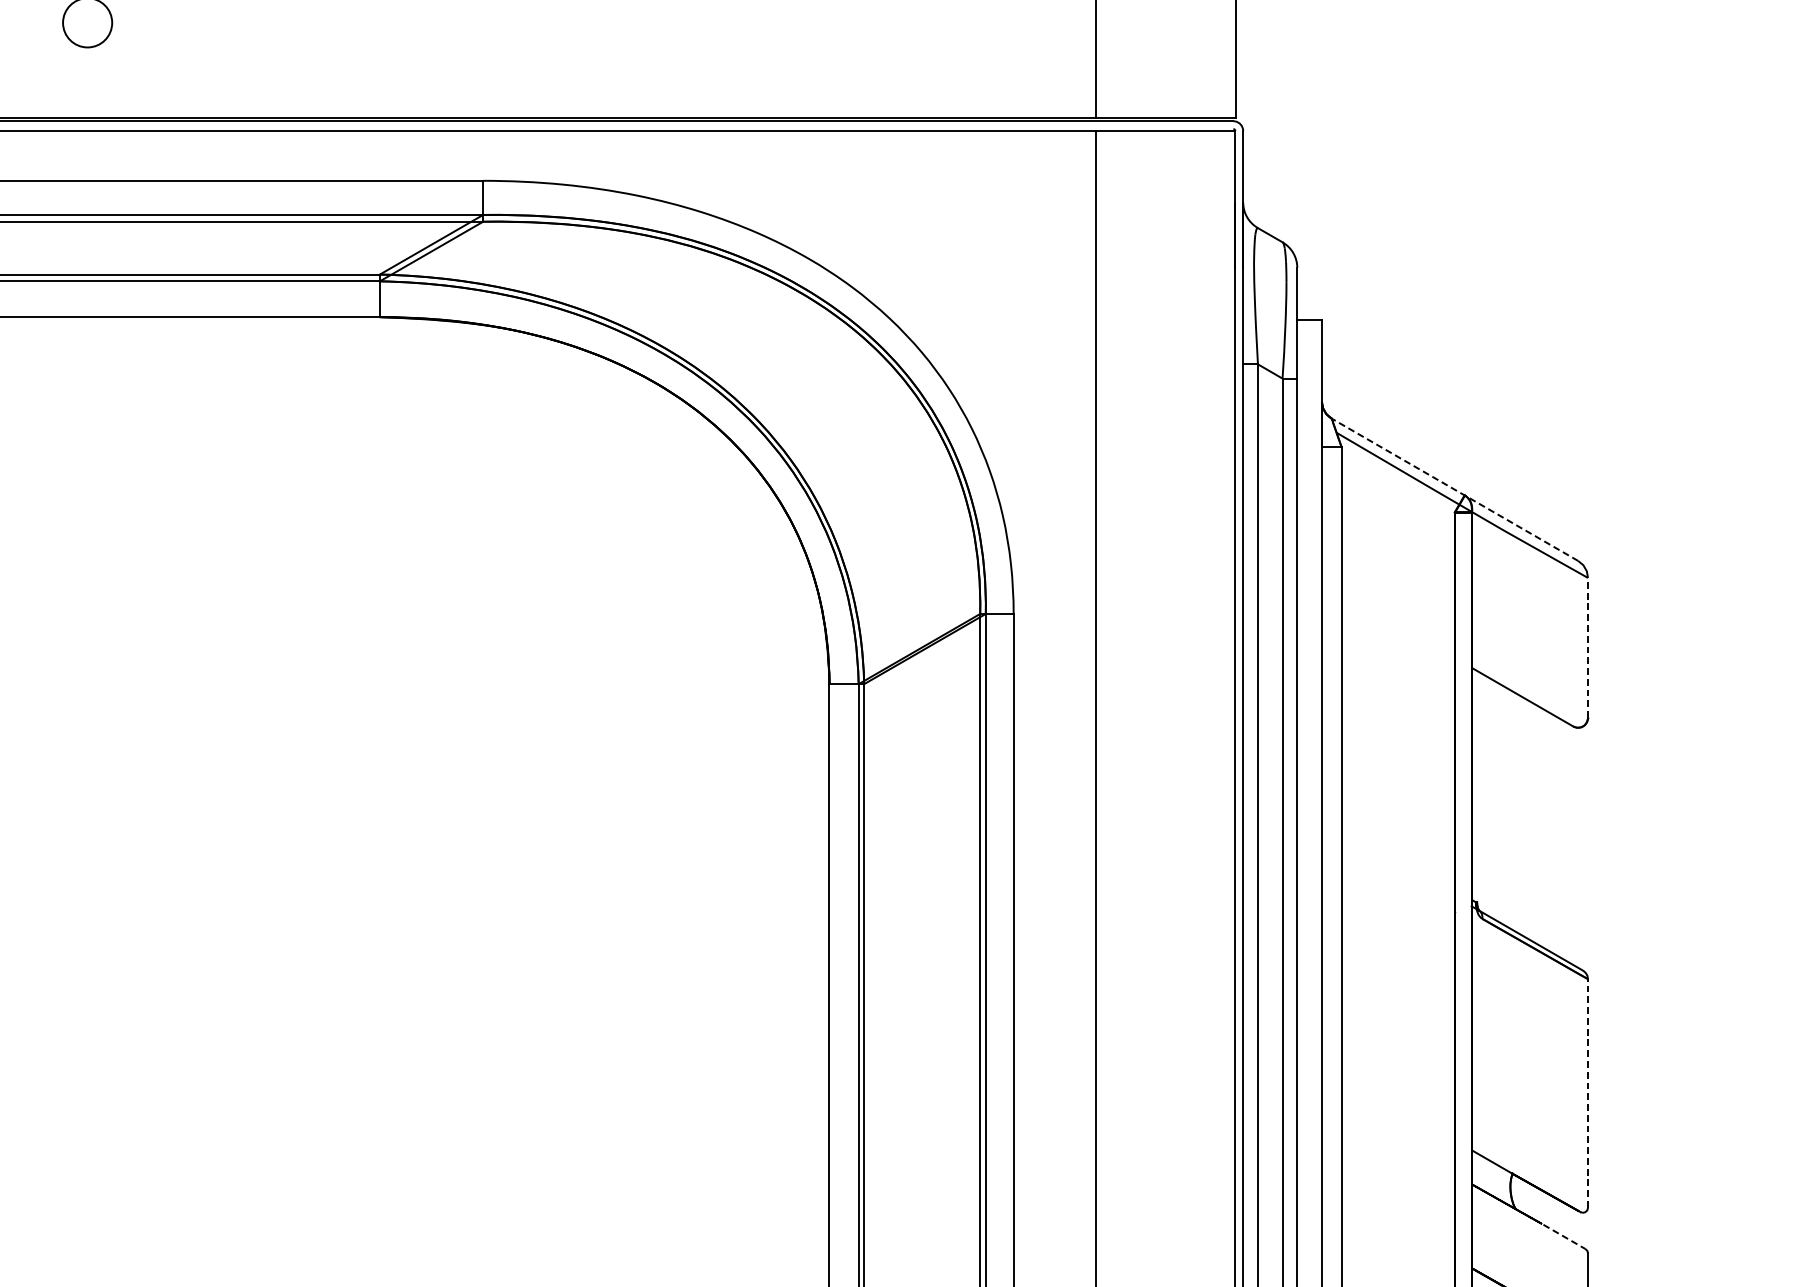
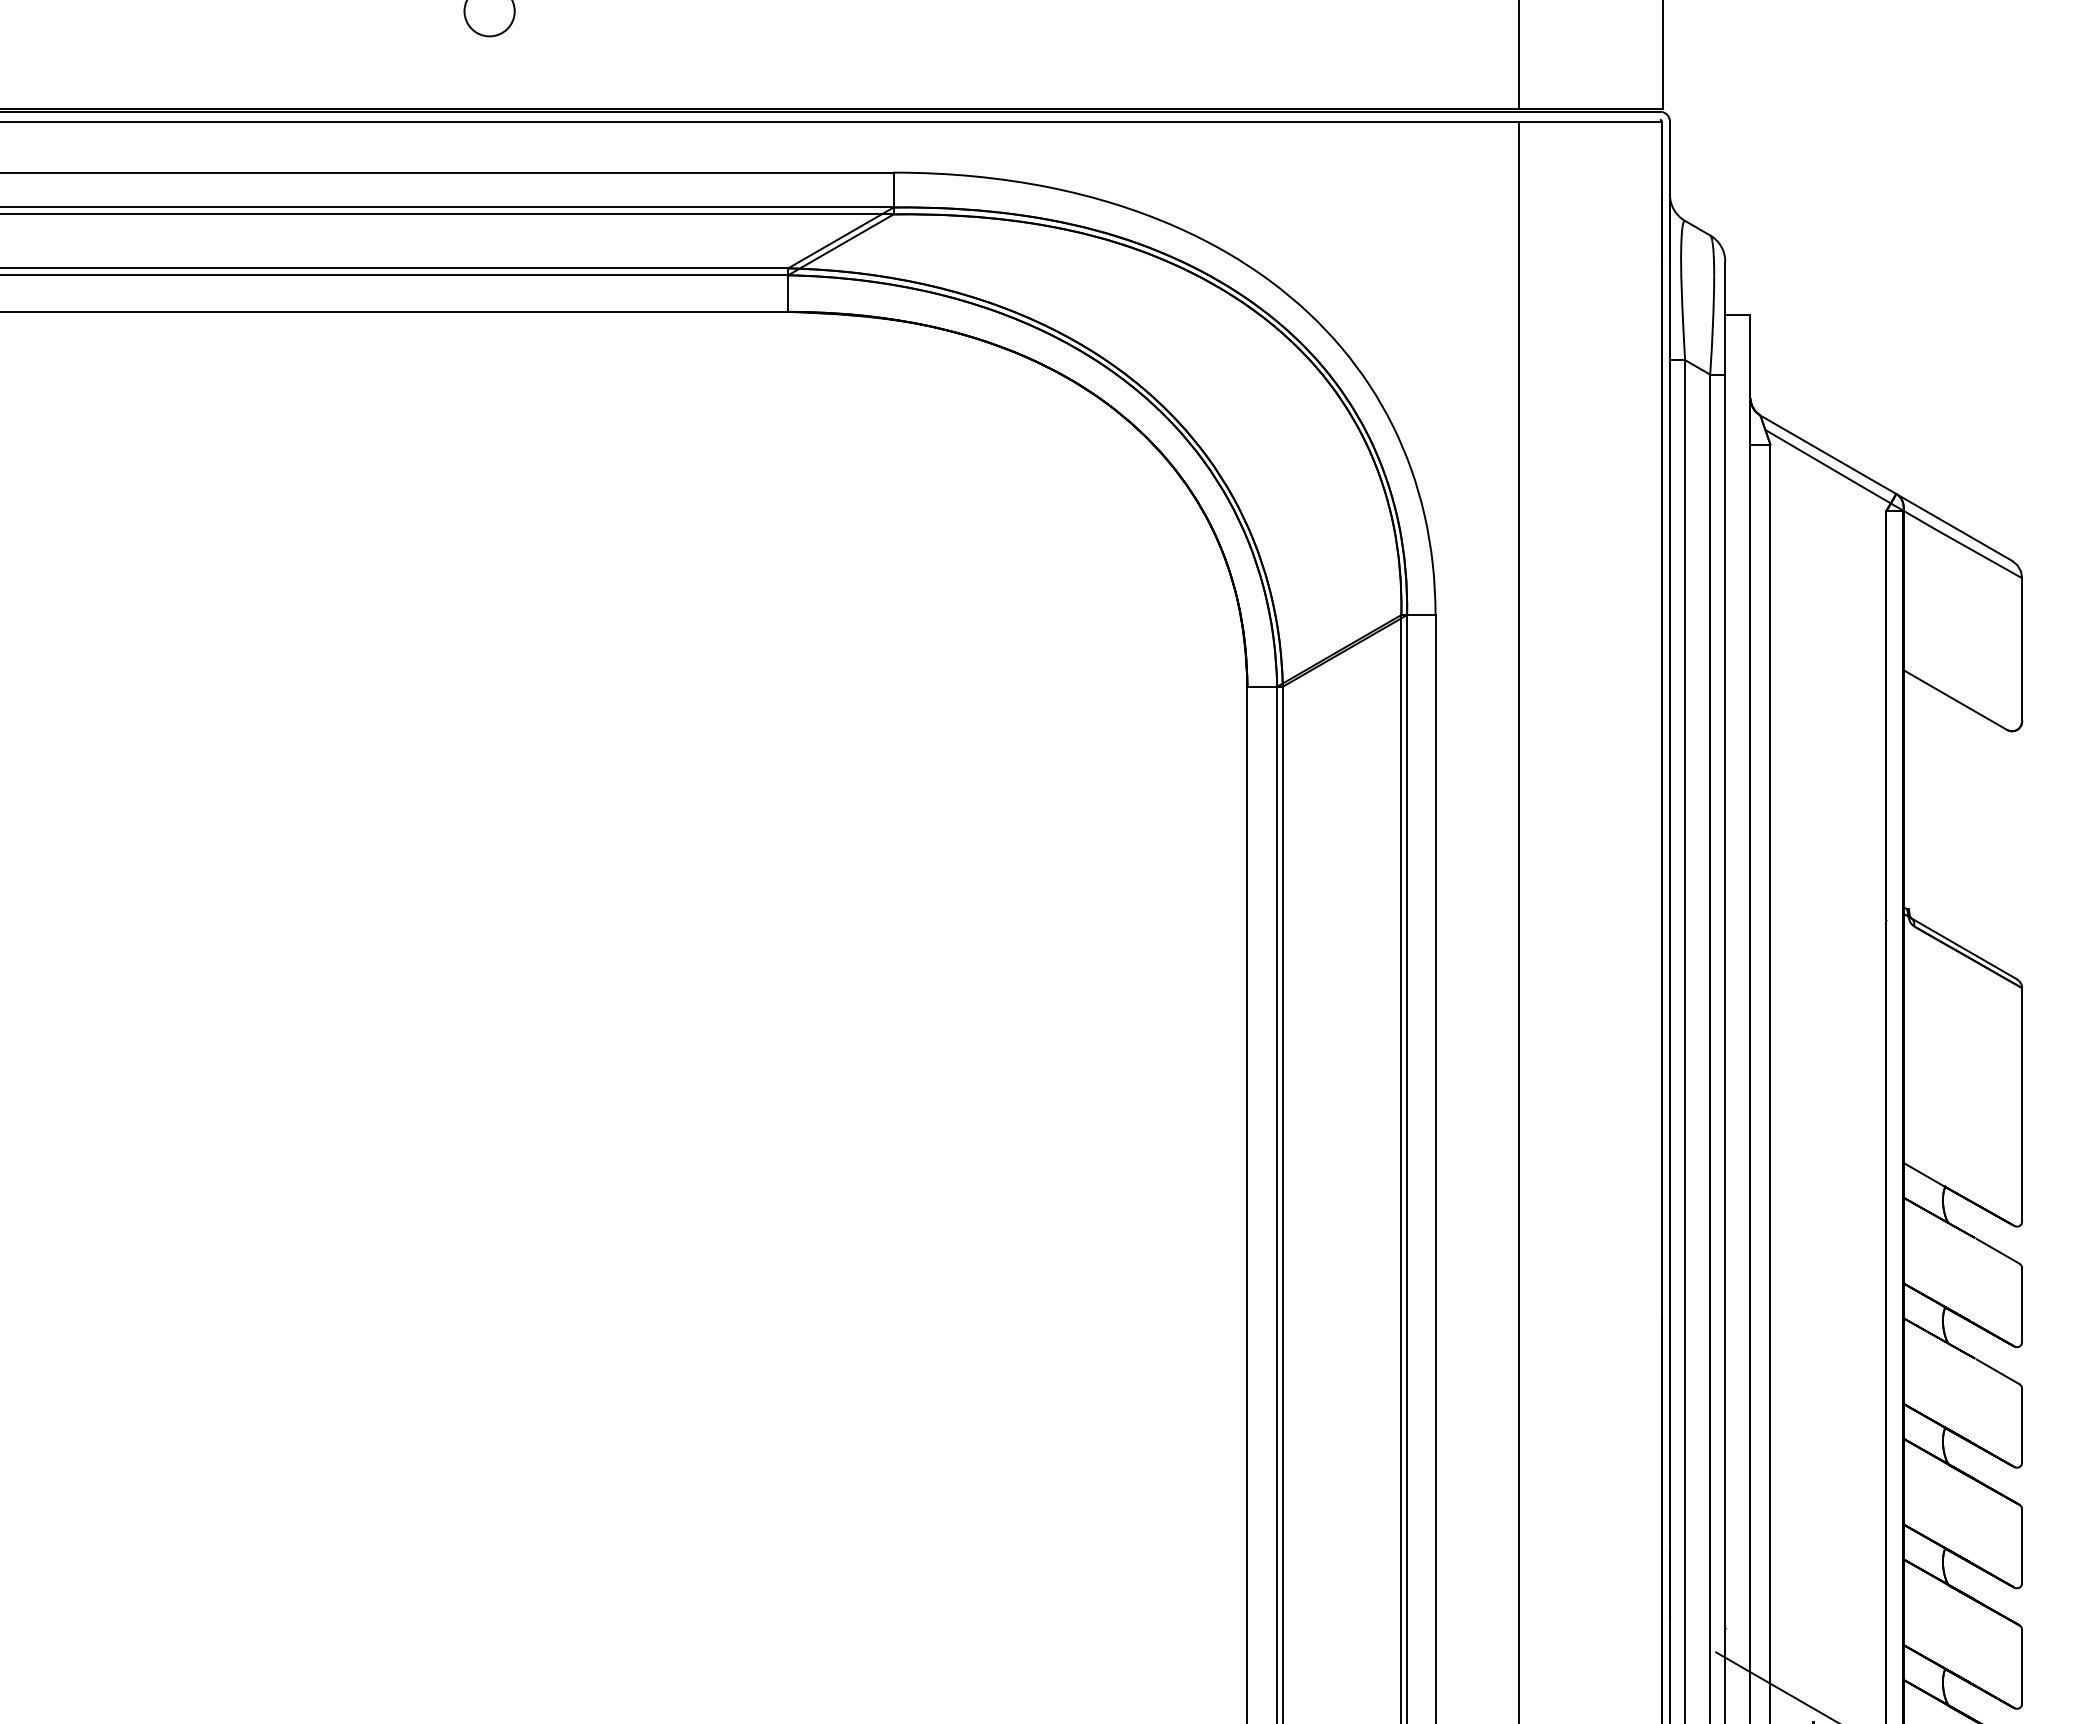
line: (1454, 489) -> (1885, 487), dashed -> solid
line: (1588, 647) -> (2022, 649), dashed -> solid
line: (1588, 1093) -> (2022, 1104), dashed -> solid
line: (1564, 1237) -> (1998, 1251), dashed -> solid

